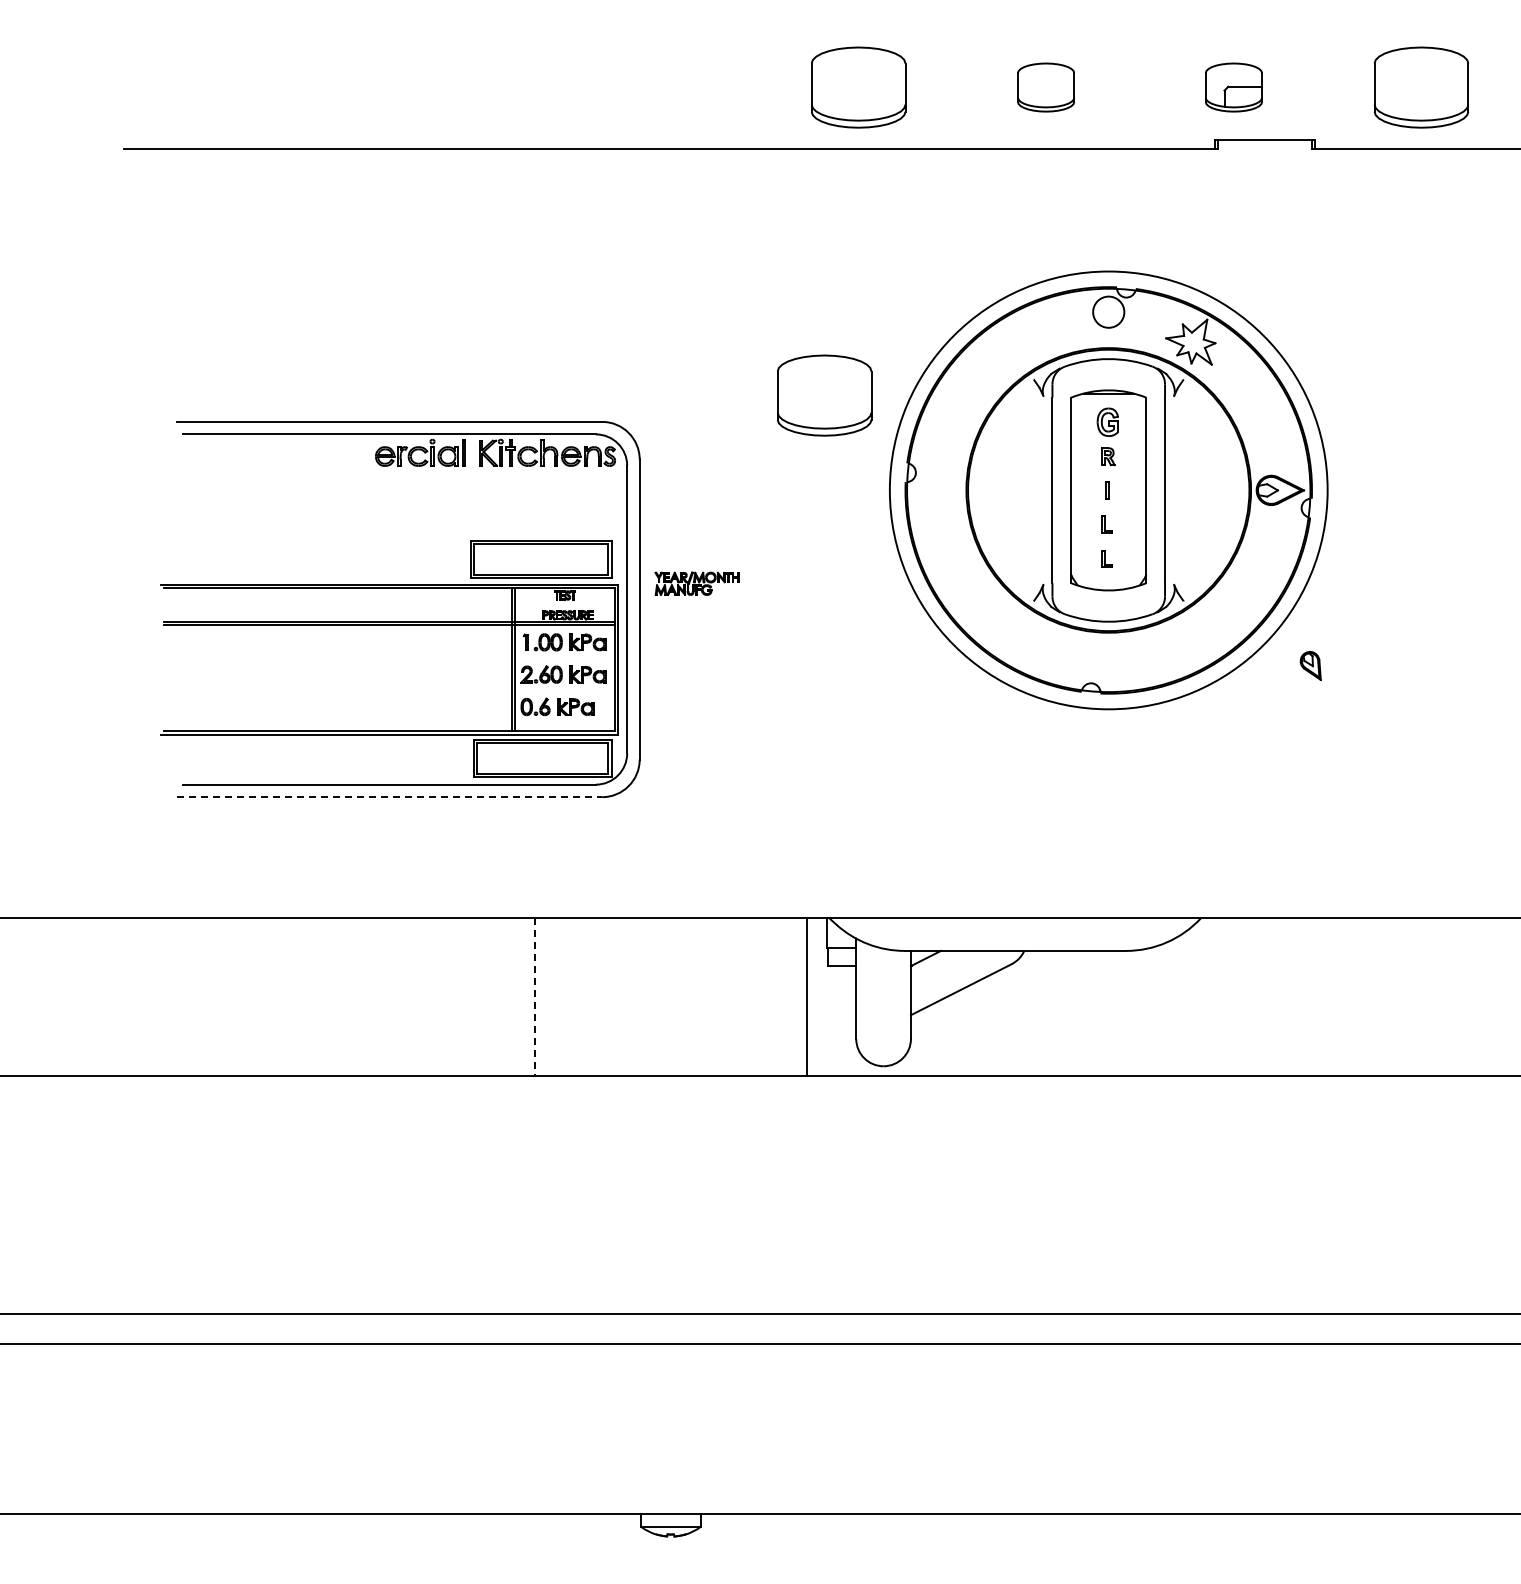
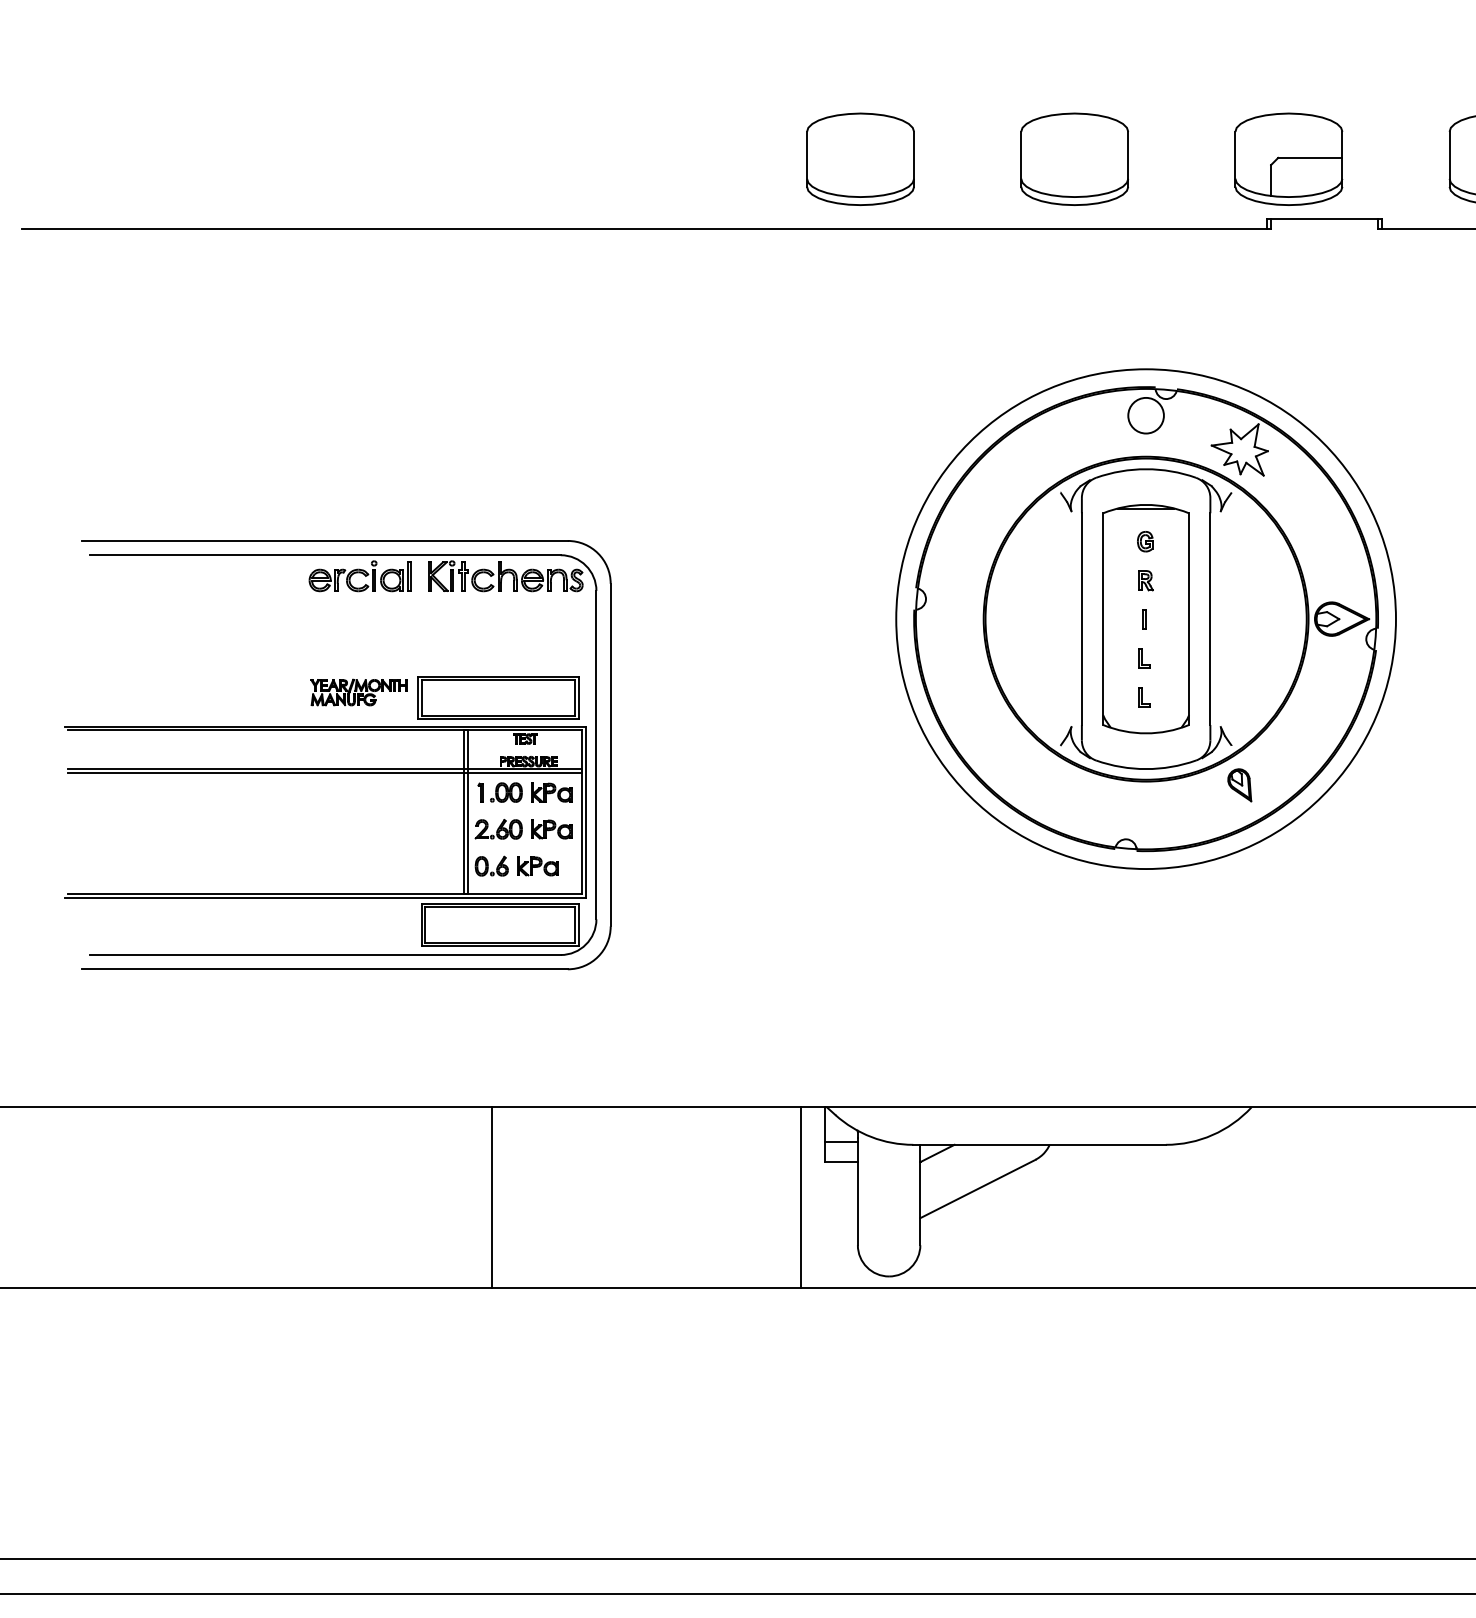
part: (1045, 87) -> (1073, 159), size x1.67
part: (1233, 87) -> (1288, 159), size x1.67
part: (824, 395) -> (821, 510), removed
part: (1107, 422) -> (1144, 541), size x0.62
part: (696, 583) -> (358, 692), moved
part: (1310, 665) -> (1239, 784), moved
line: (389, 797) -> (325, 969), dashed -> solid
line: (535, 997) -> (491, 1197), dashed -> solid

